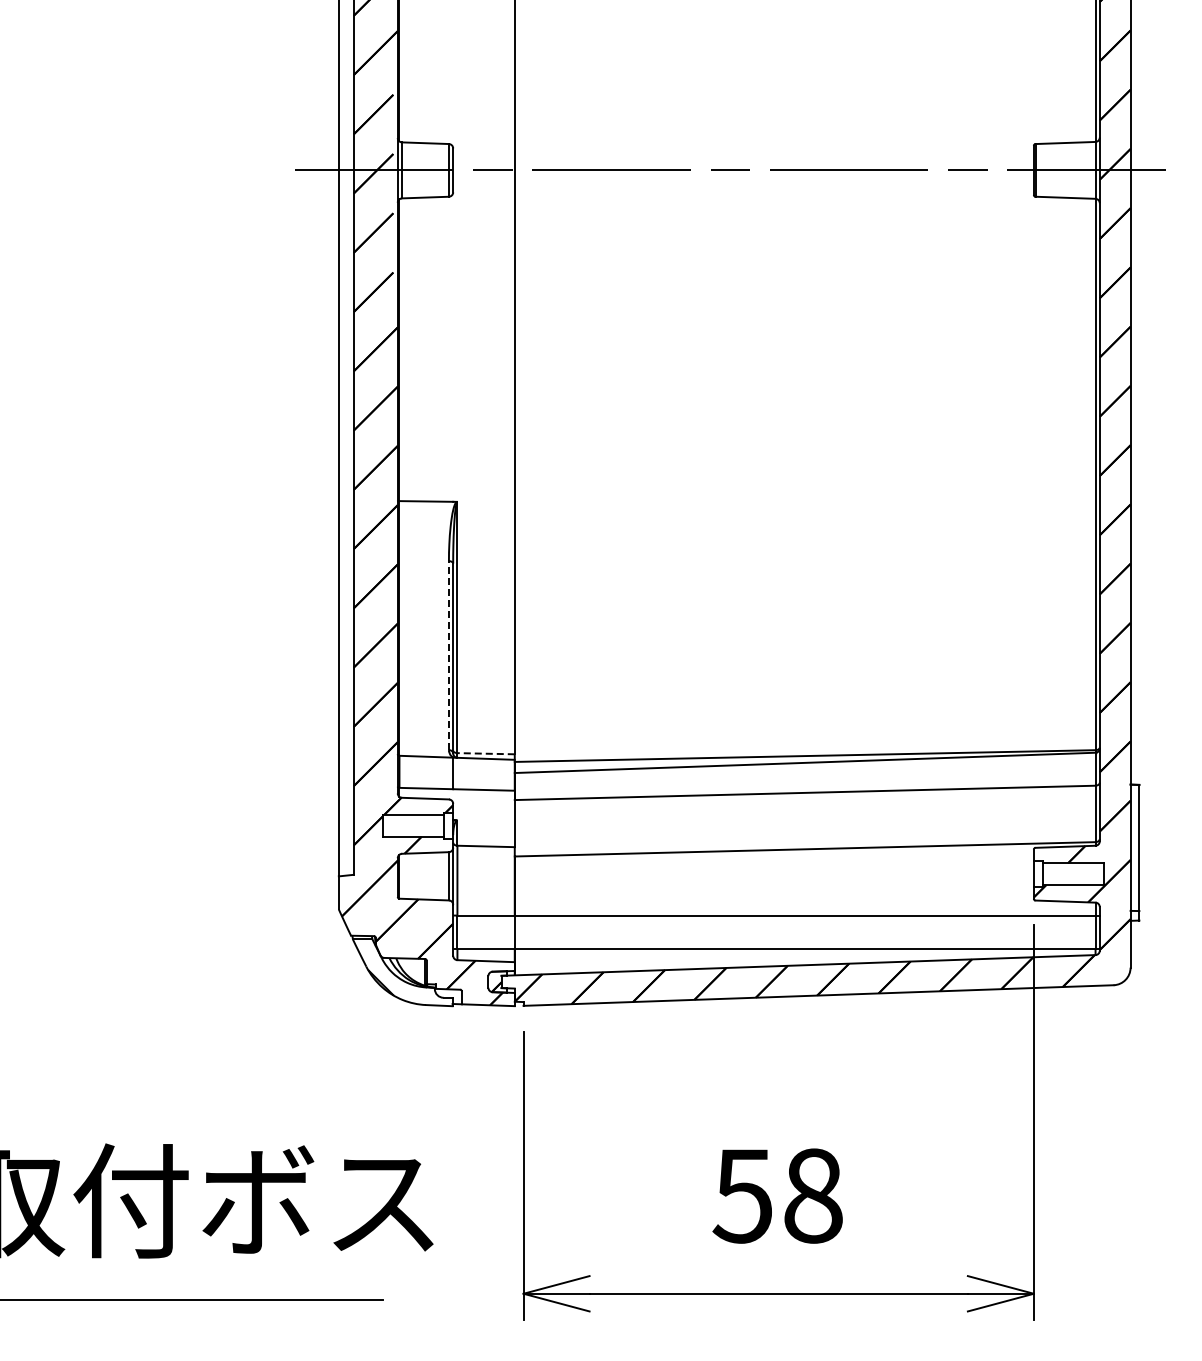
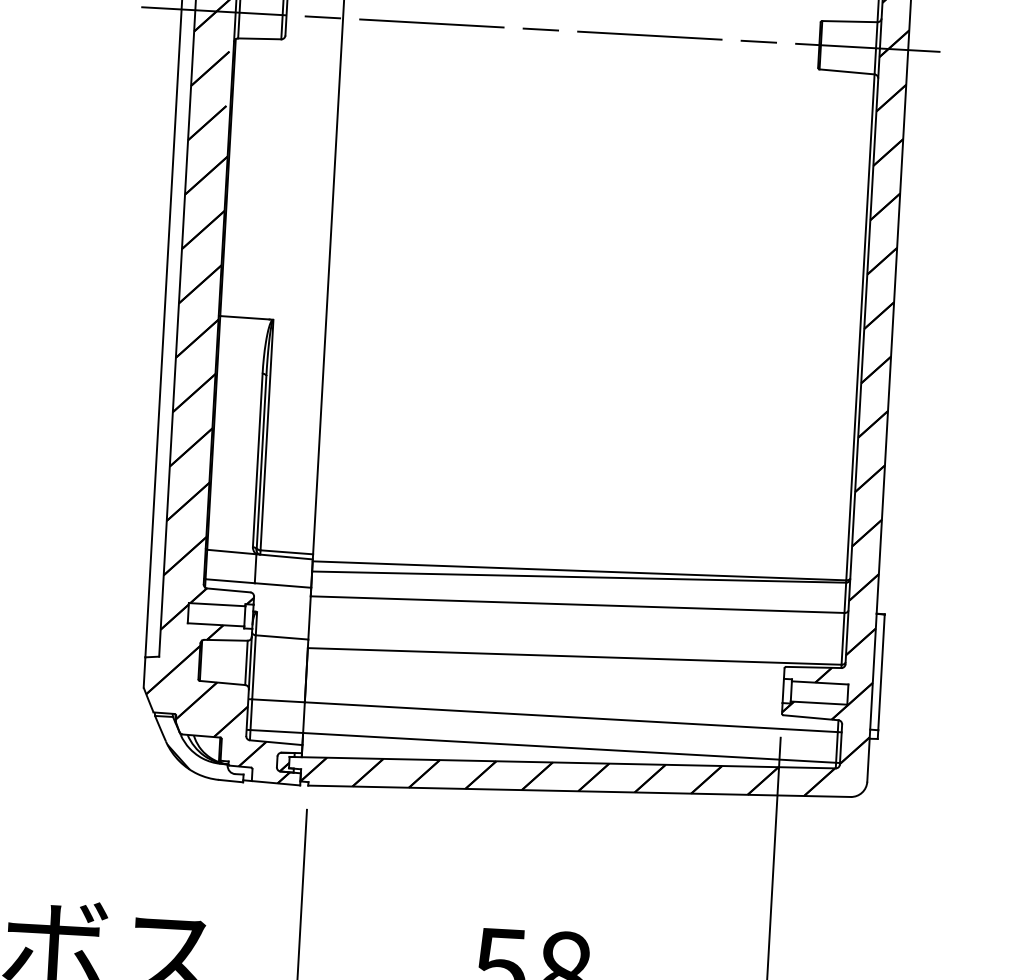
line: (448, 655) -> (257, 460), dashed -> solid
line: (486, 753) -> (287, 552), dashed -> solid

